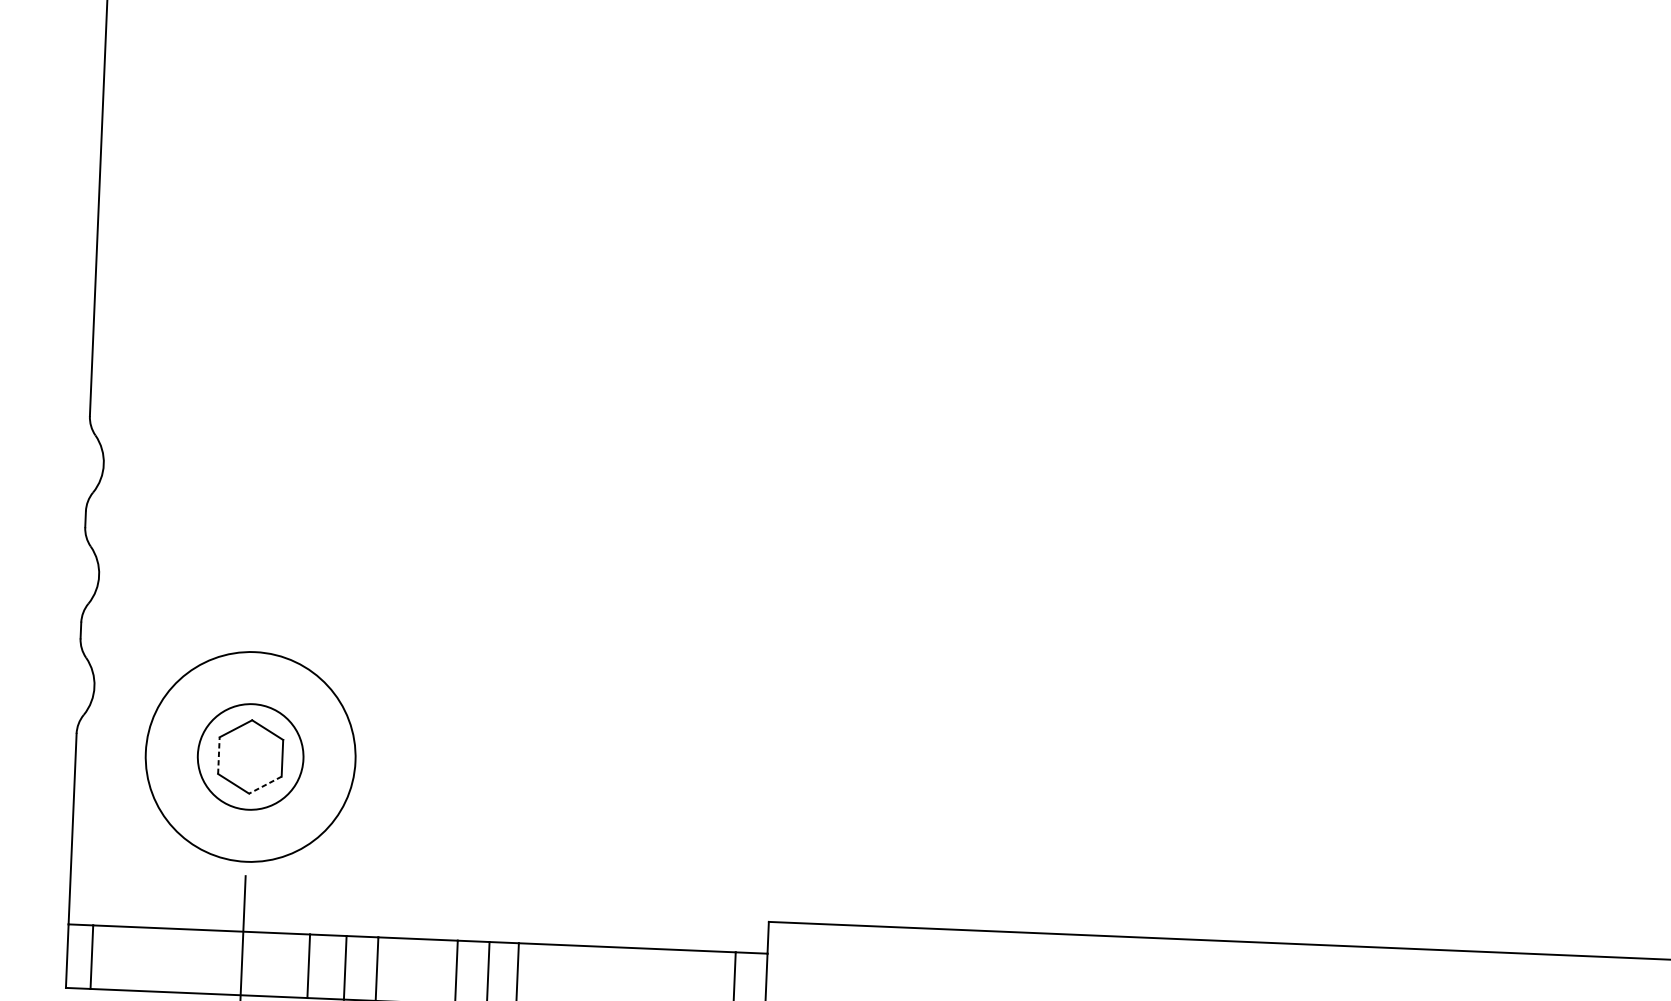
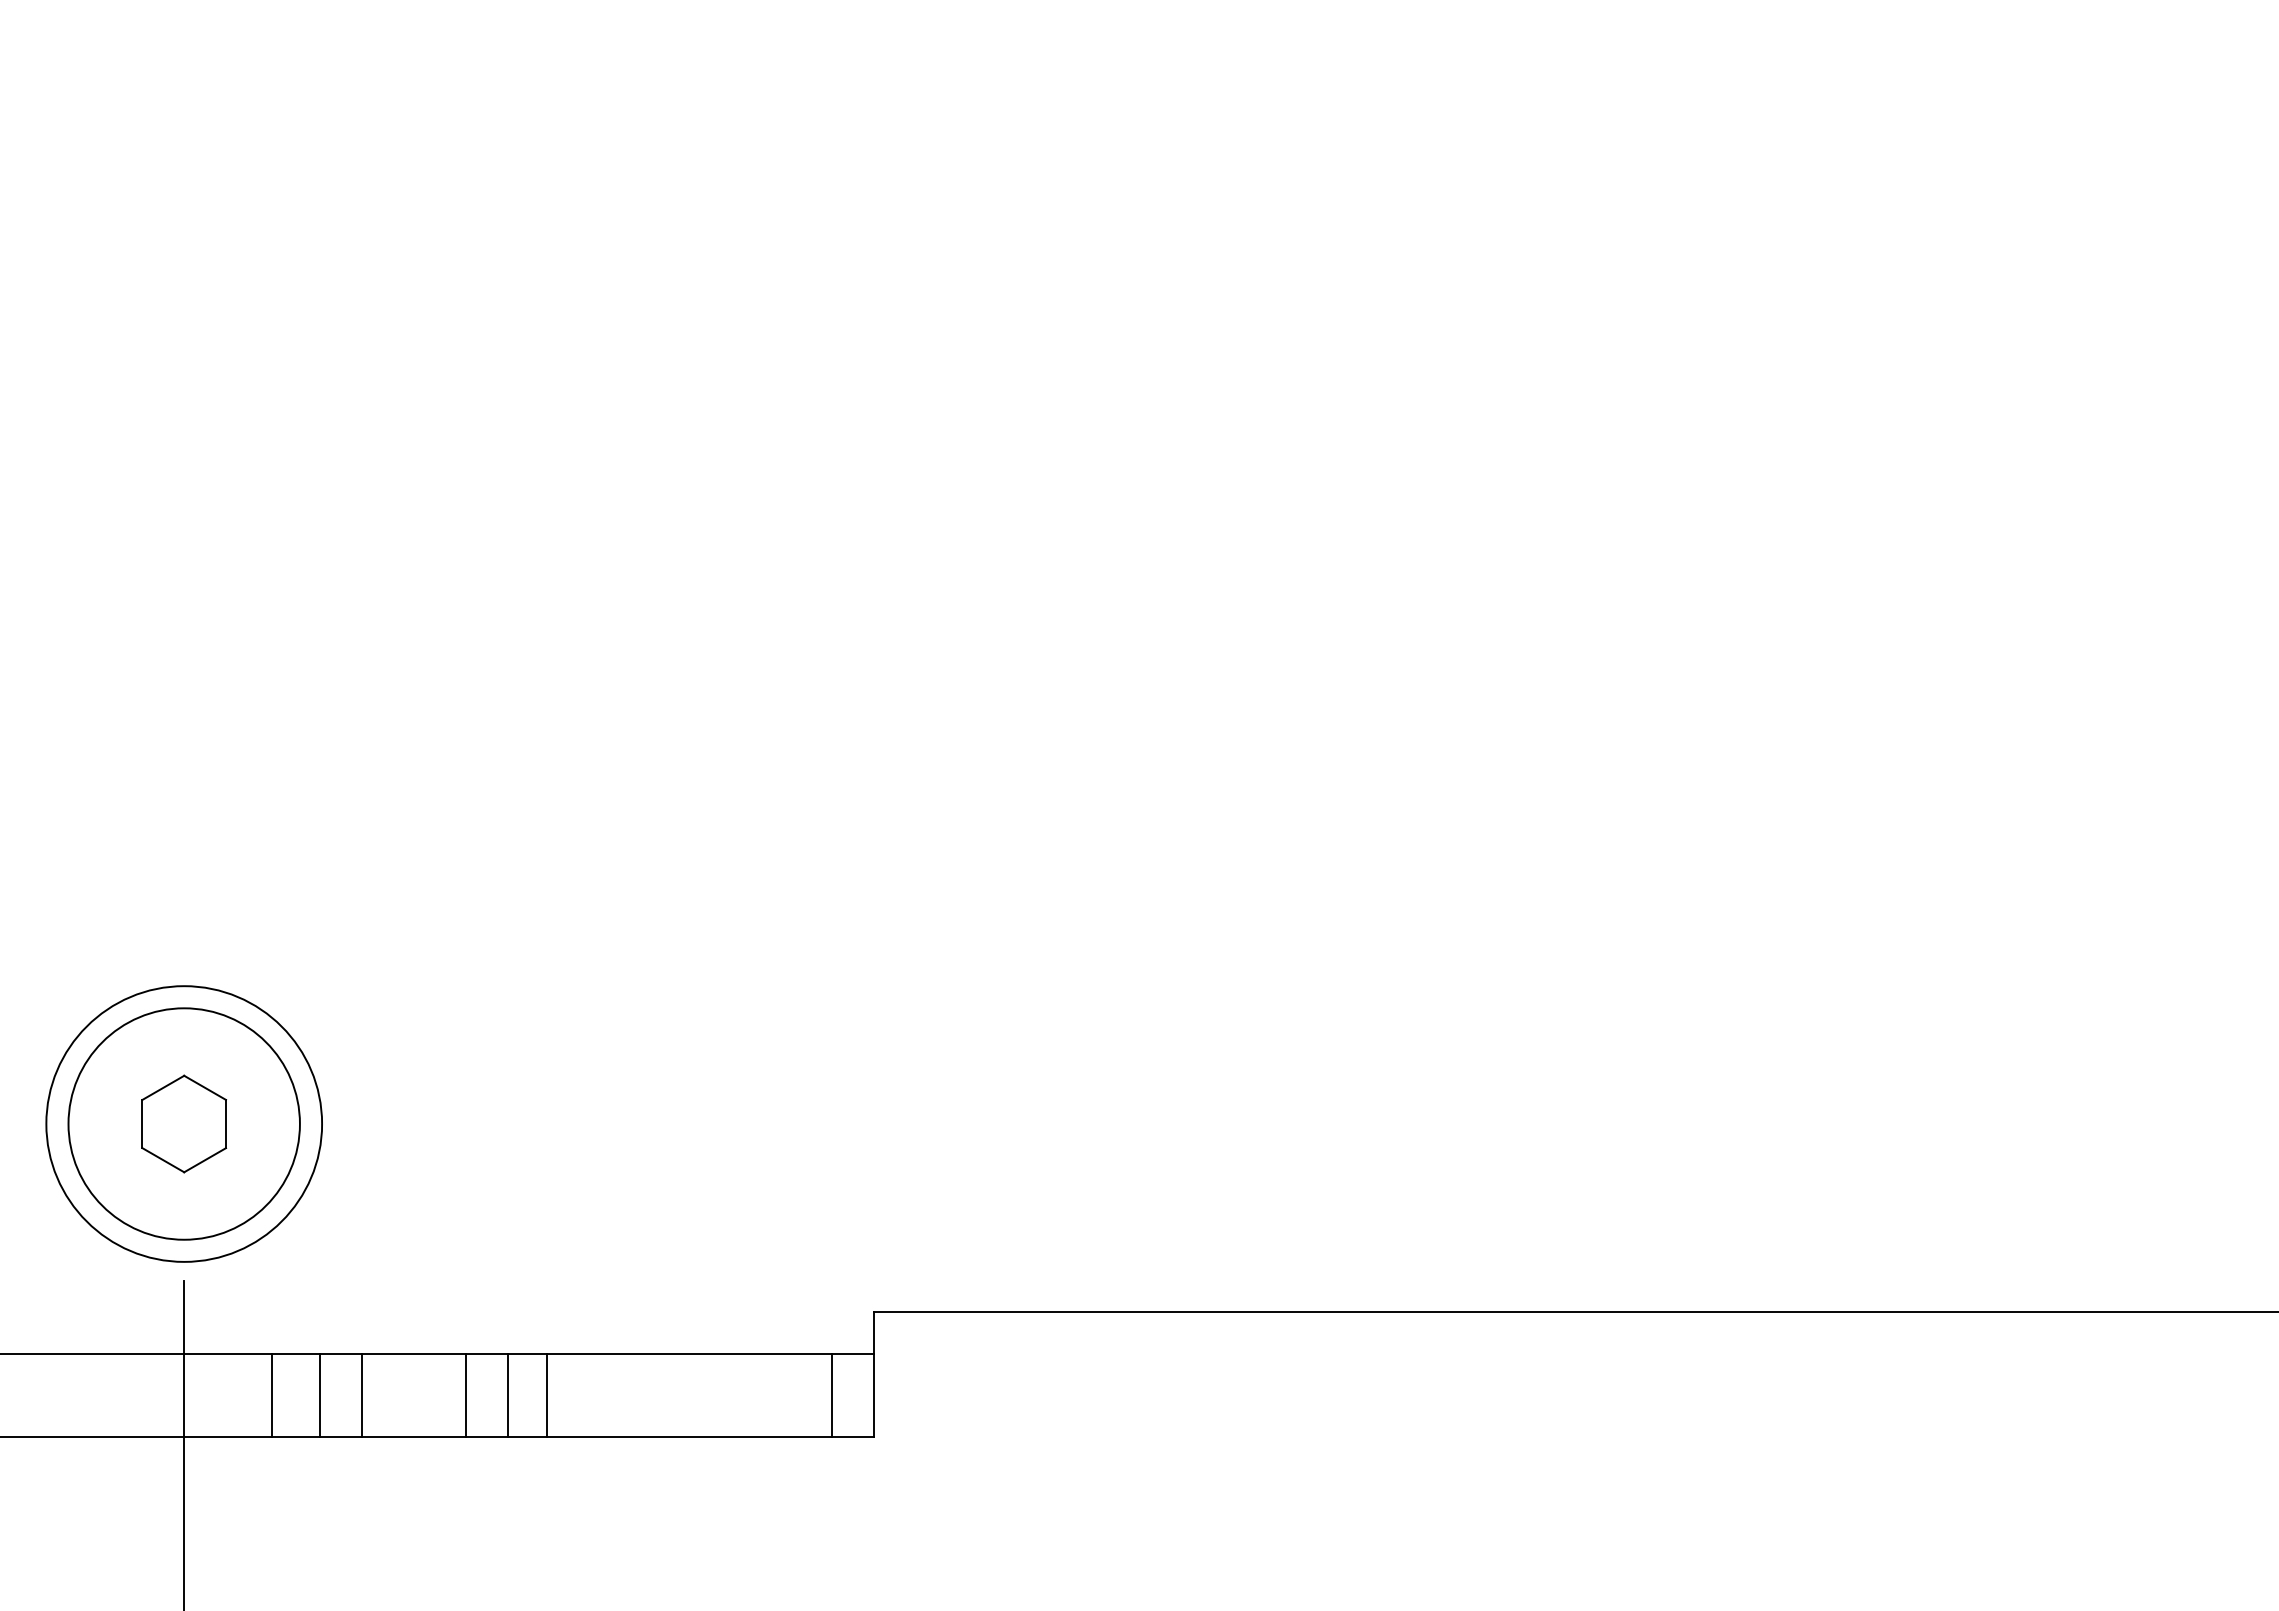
line: (218, 755) -> (142, 1123), dashed -> solid
circle: (250, 756) -> (183, 1123), size x1.67
line: (264, 785) -> (204, 1160), dashed -> solid

